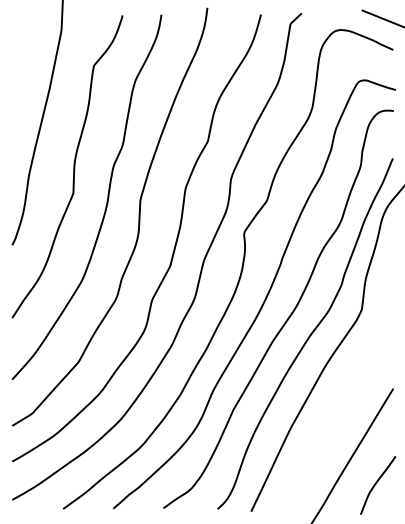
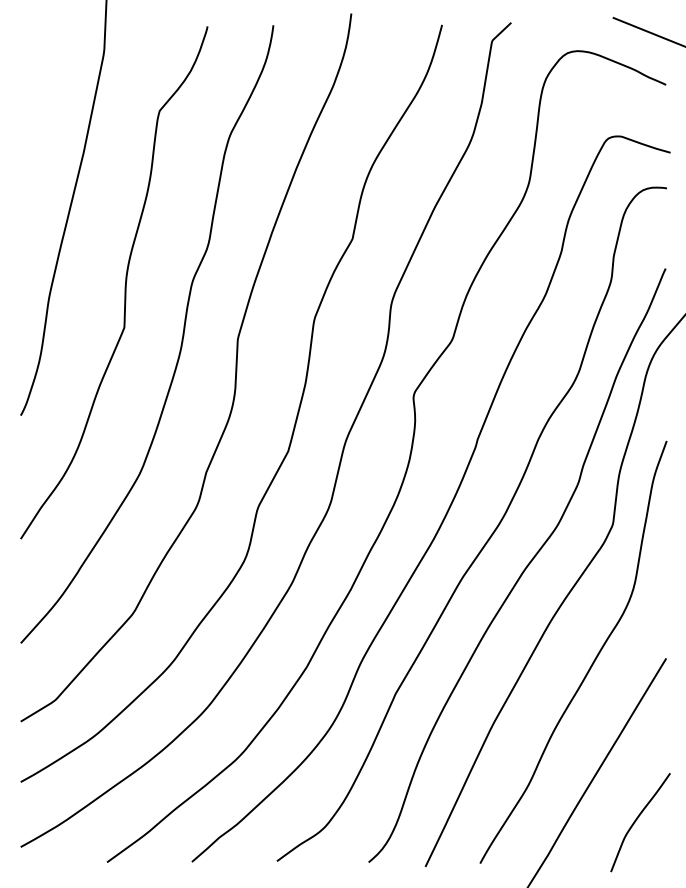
curve: (349, 390) -> (591, 661), added

